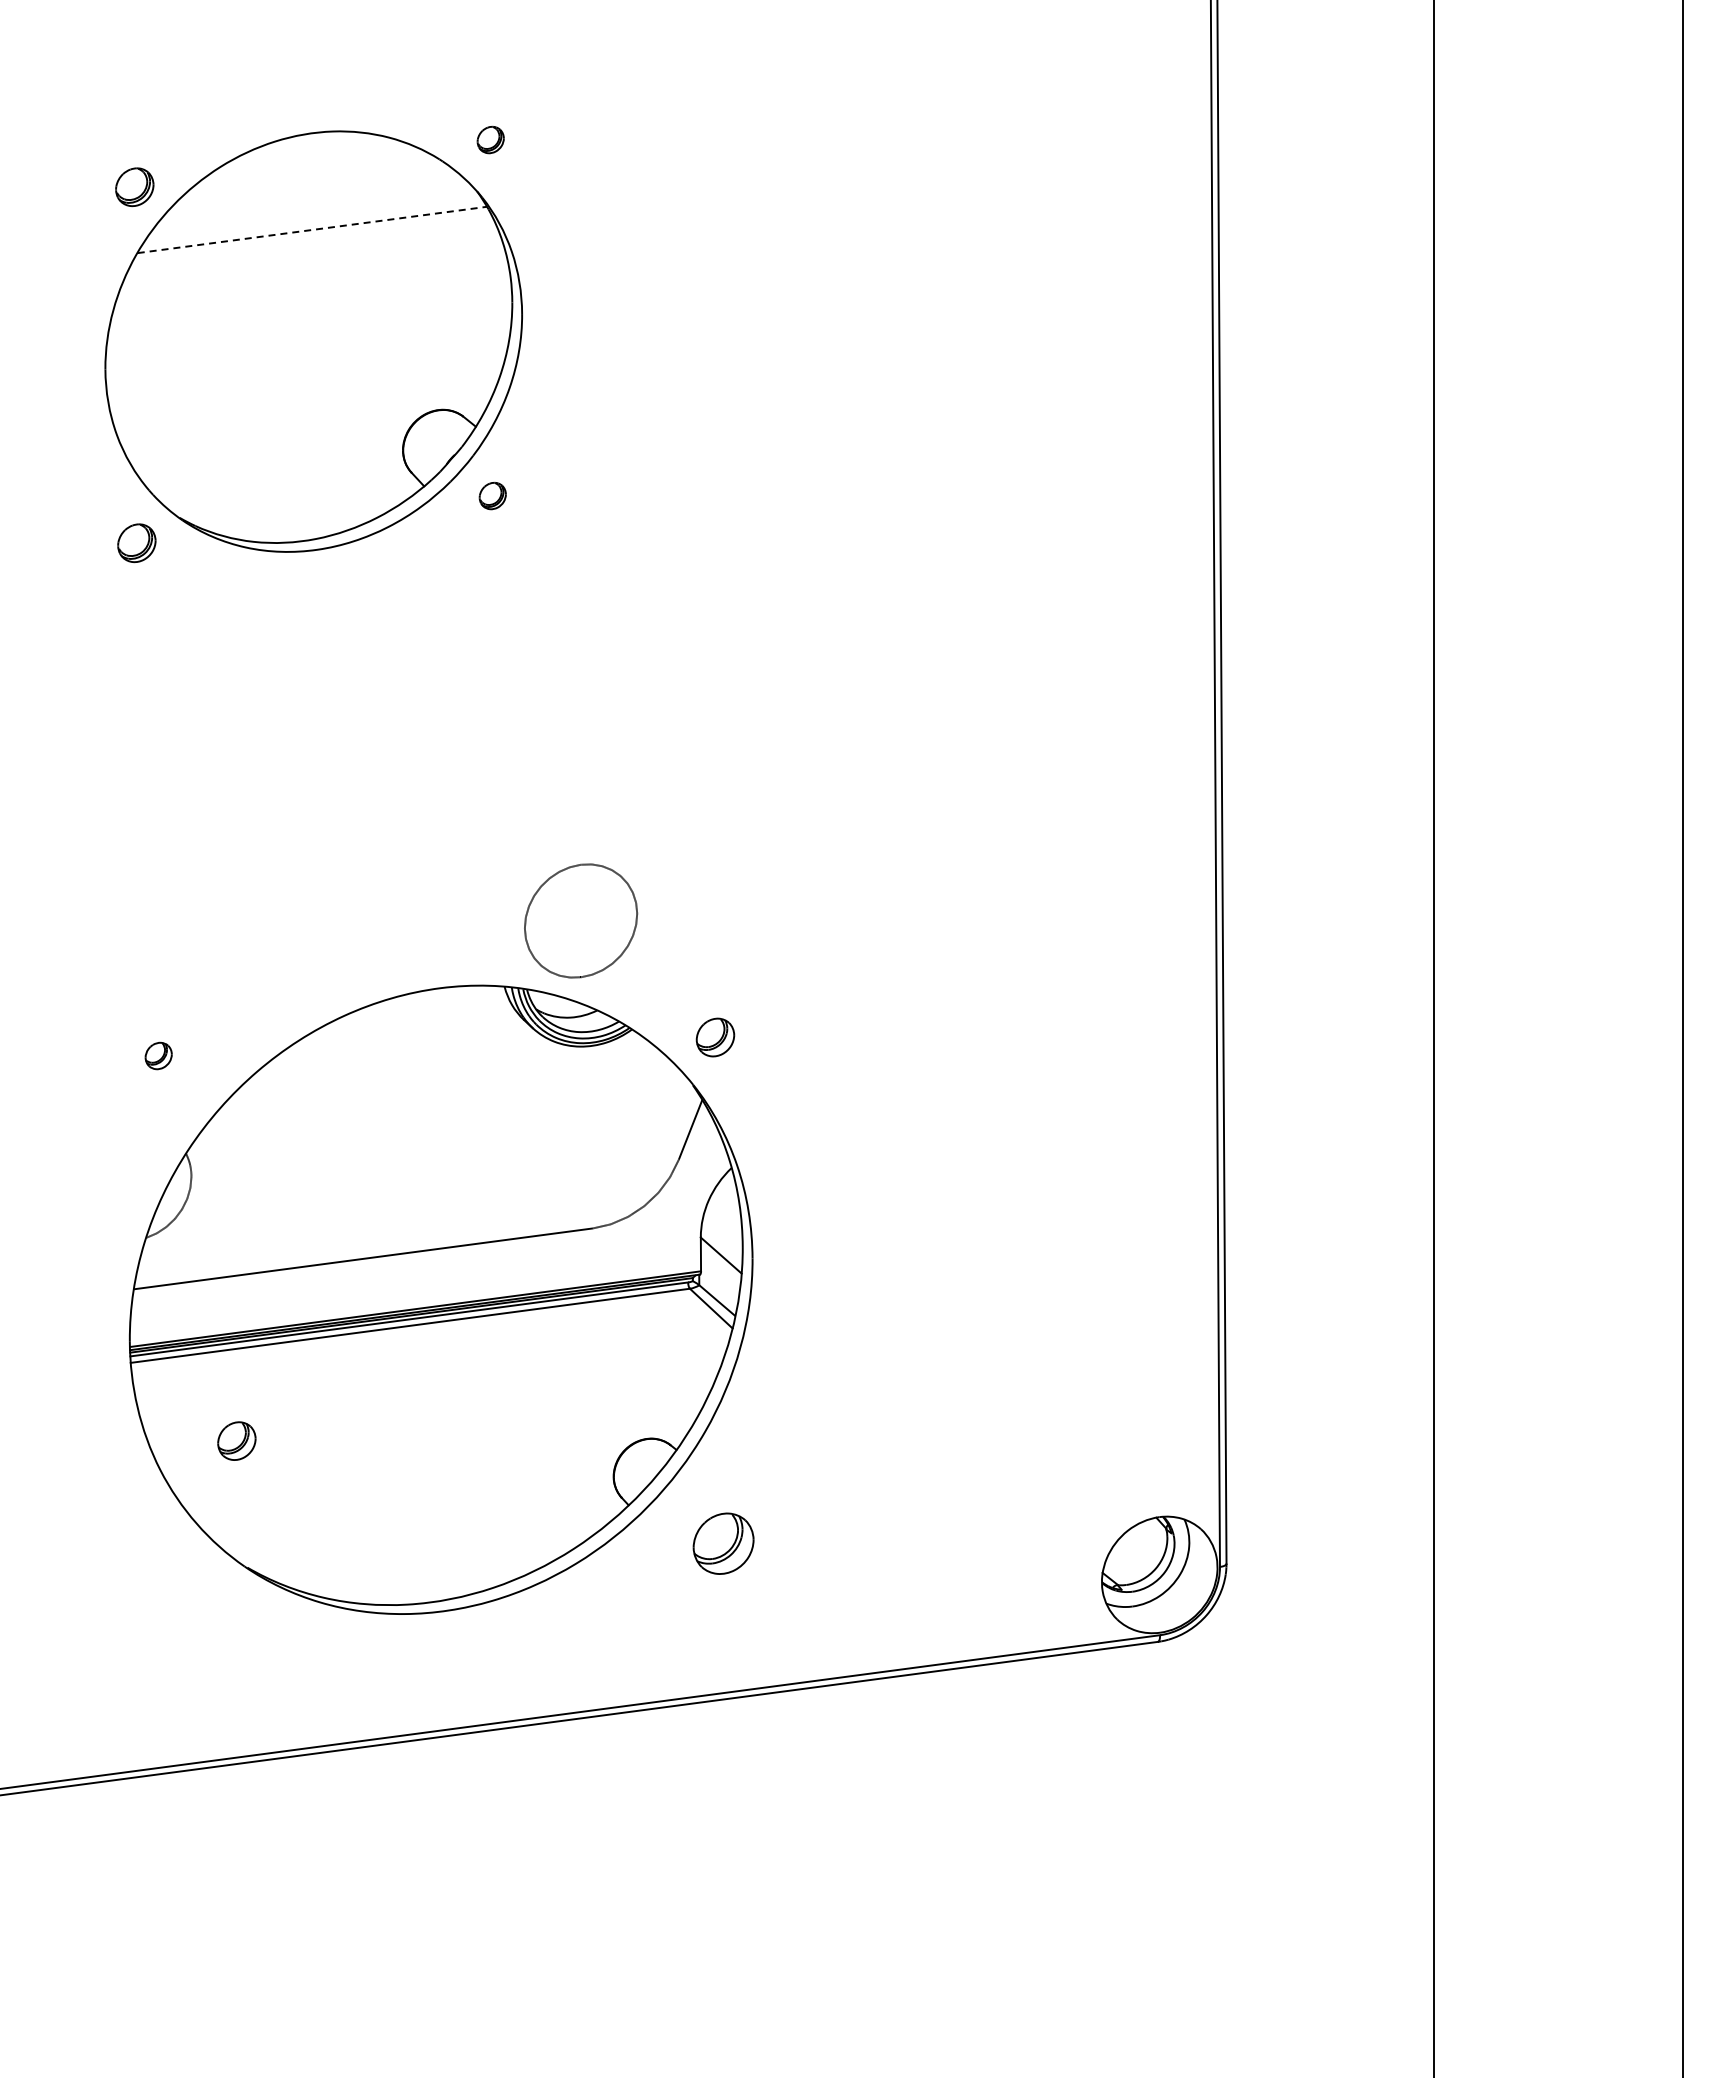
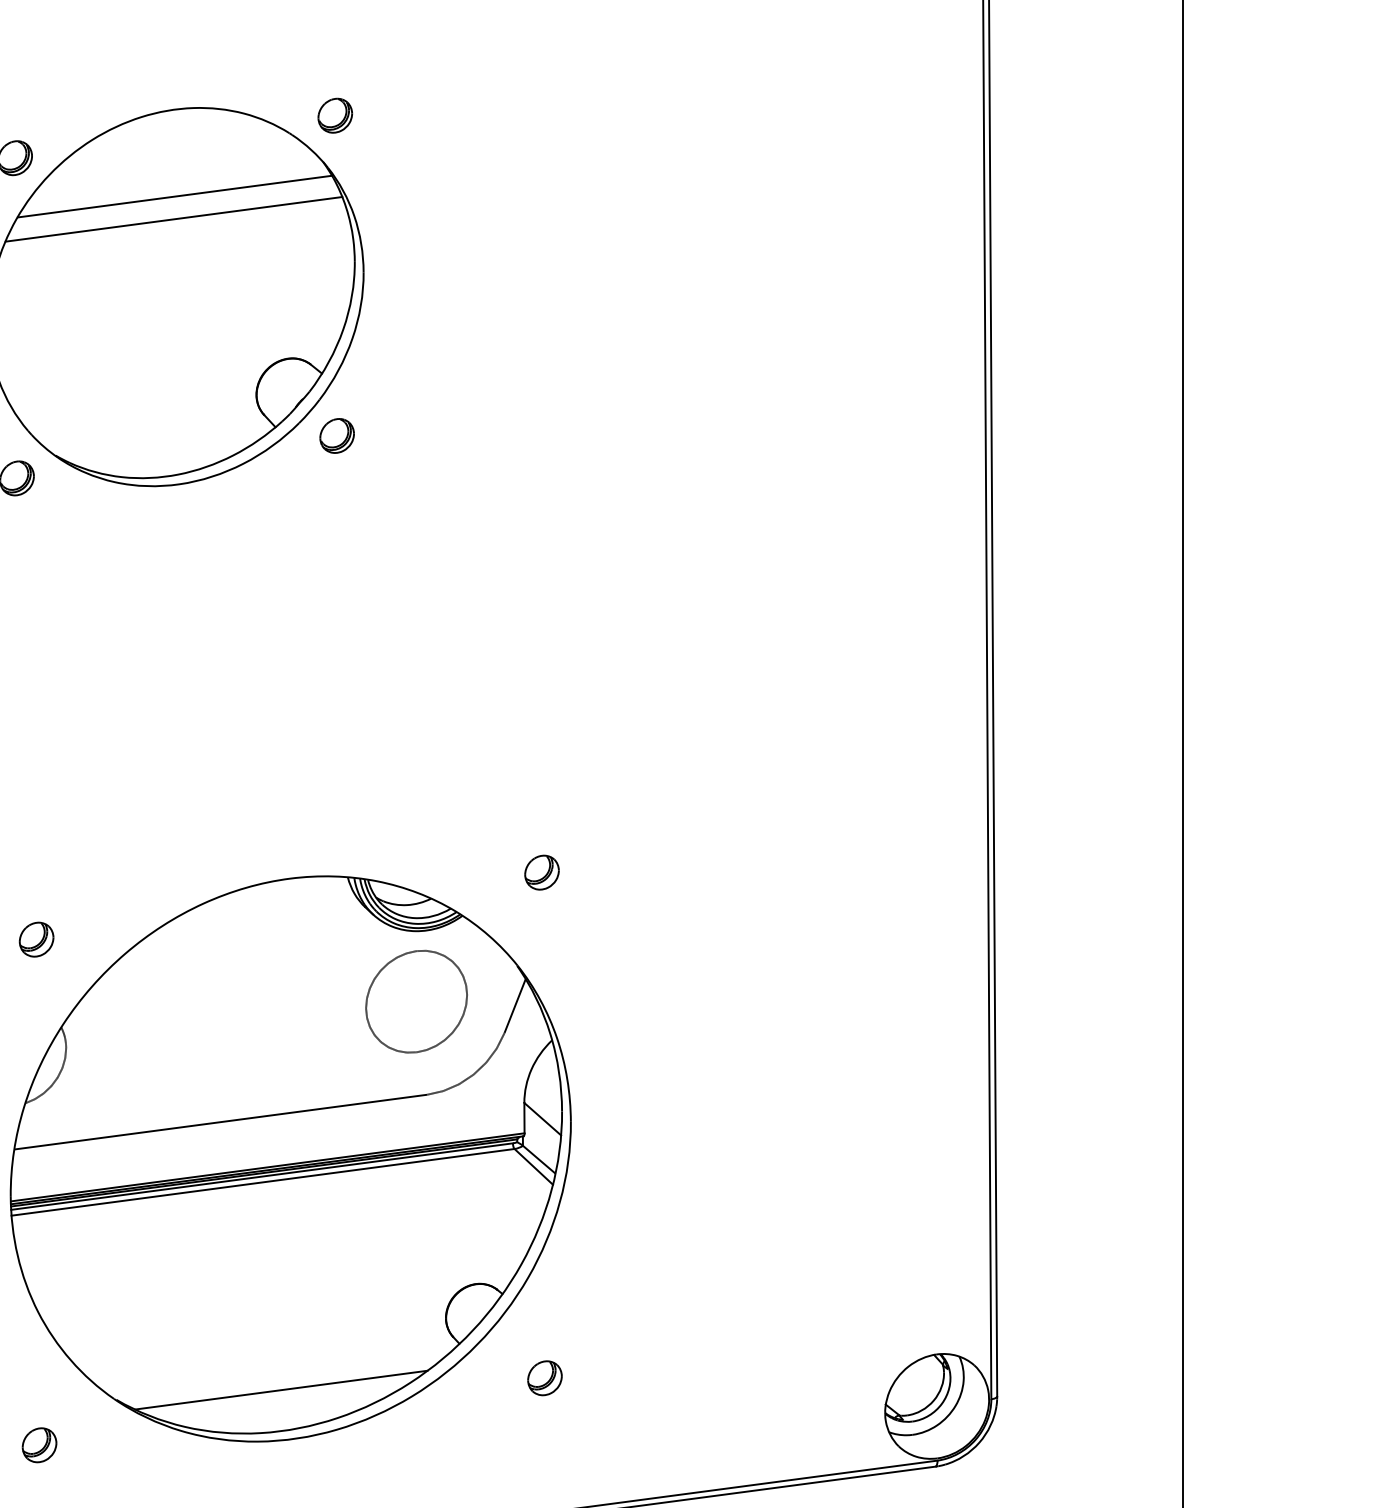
part: (490, 139) -> (335, 115), size x1.43
line: (312, 229) -> (175, 196), dashed -> solid
line: (311, 255) -> (174, 219), added
part: (492, 495) -> (336, 435), size x1.43
part: (581, 920) -> (417, 1001), moved
part: (715, 1037) -> (542, 872), moved
part: (158, 1055) -> (36, 939), size x1.43
part: (236, 1440) -> (39, 1444), moved
part: (723, 1543) -> (544, 1378), size x0.62
line: (430, 1556) -> (281, 1389), added

